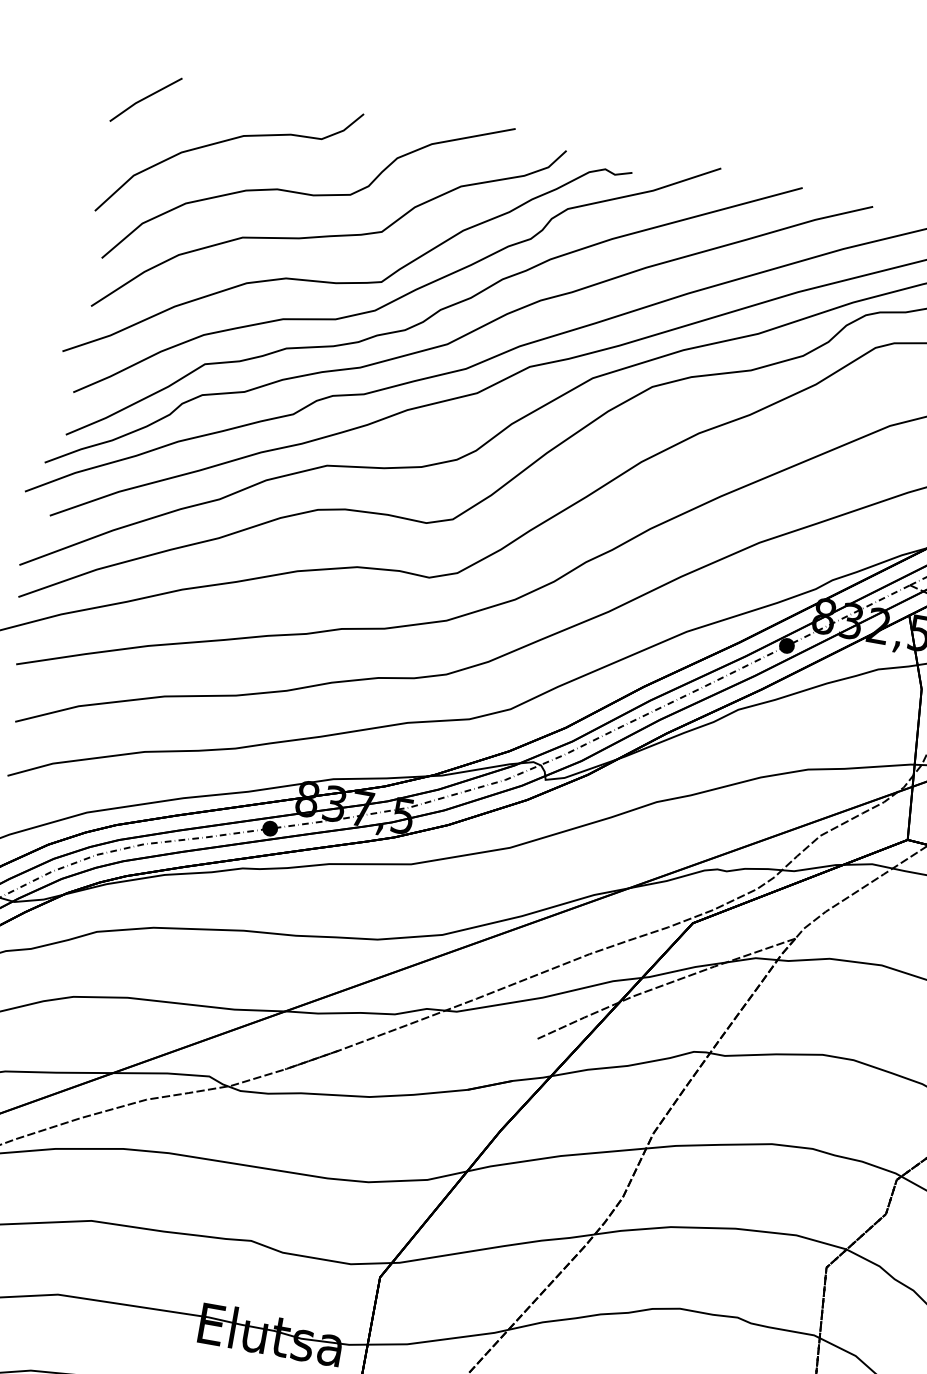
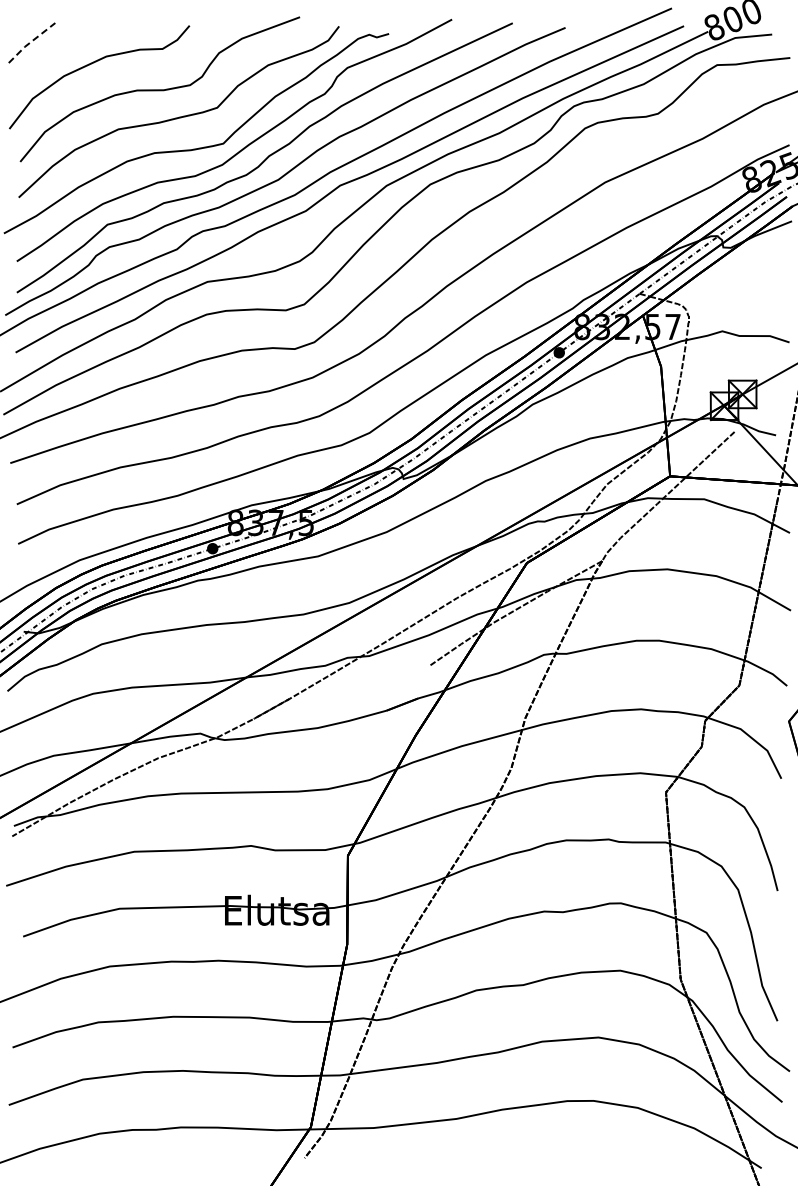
line: (144, 98) -> (30, 42), solid -> dashed

